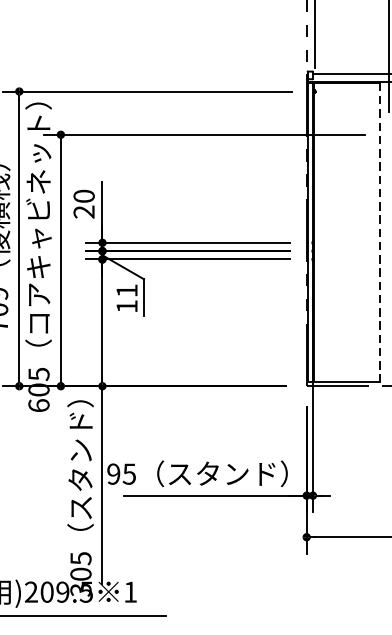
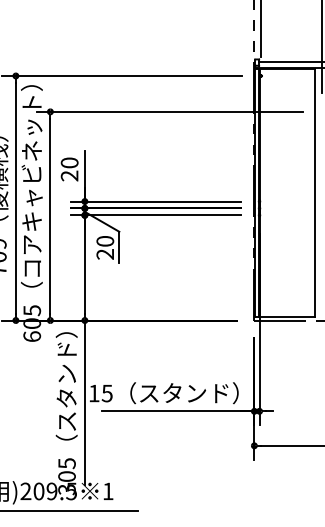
line: (380, 233) -> (315, 193), dashed -> solid
text: (127, 298) -> (105, 247), 11 -> 20
text: (112, 474) -> (93, 393), 95 -> 15

